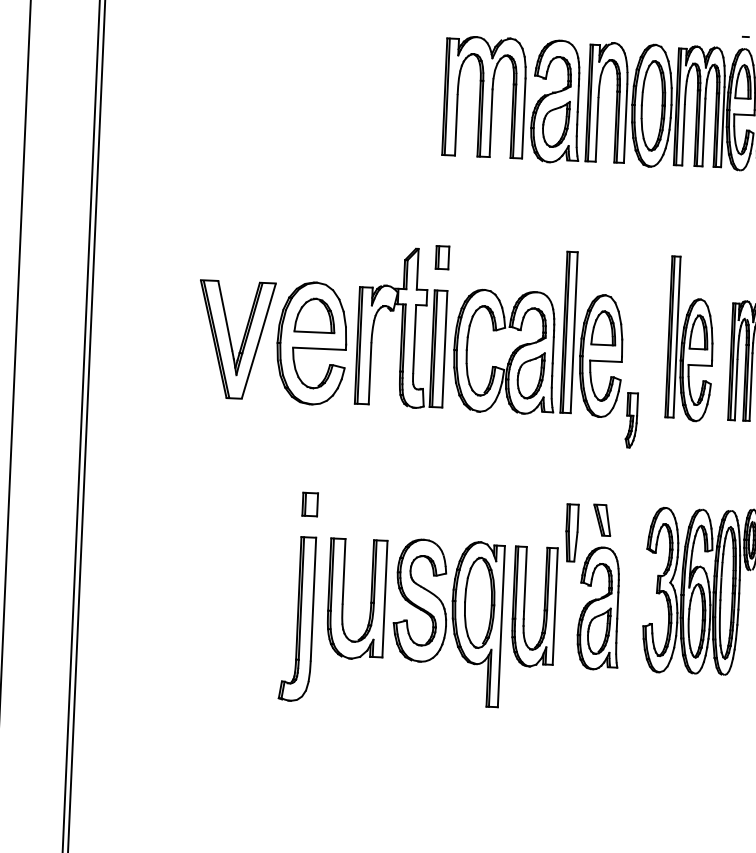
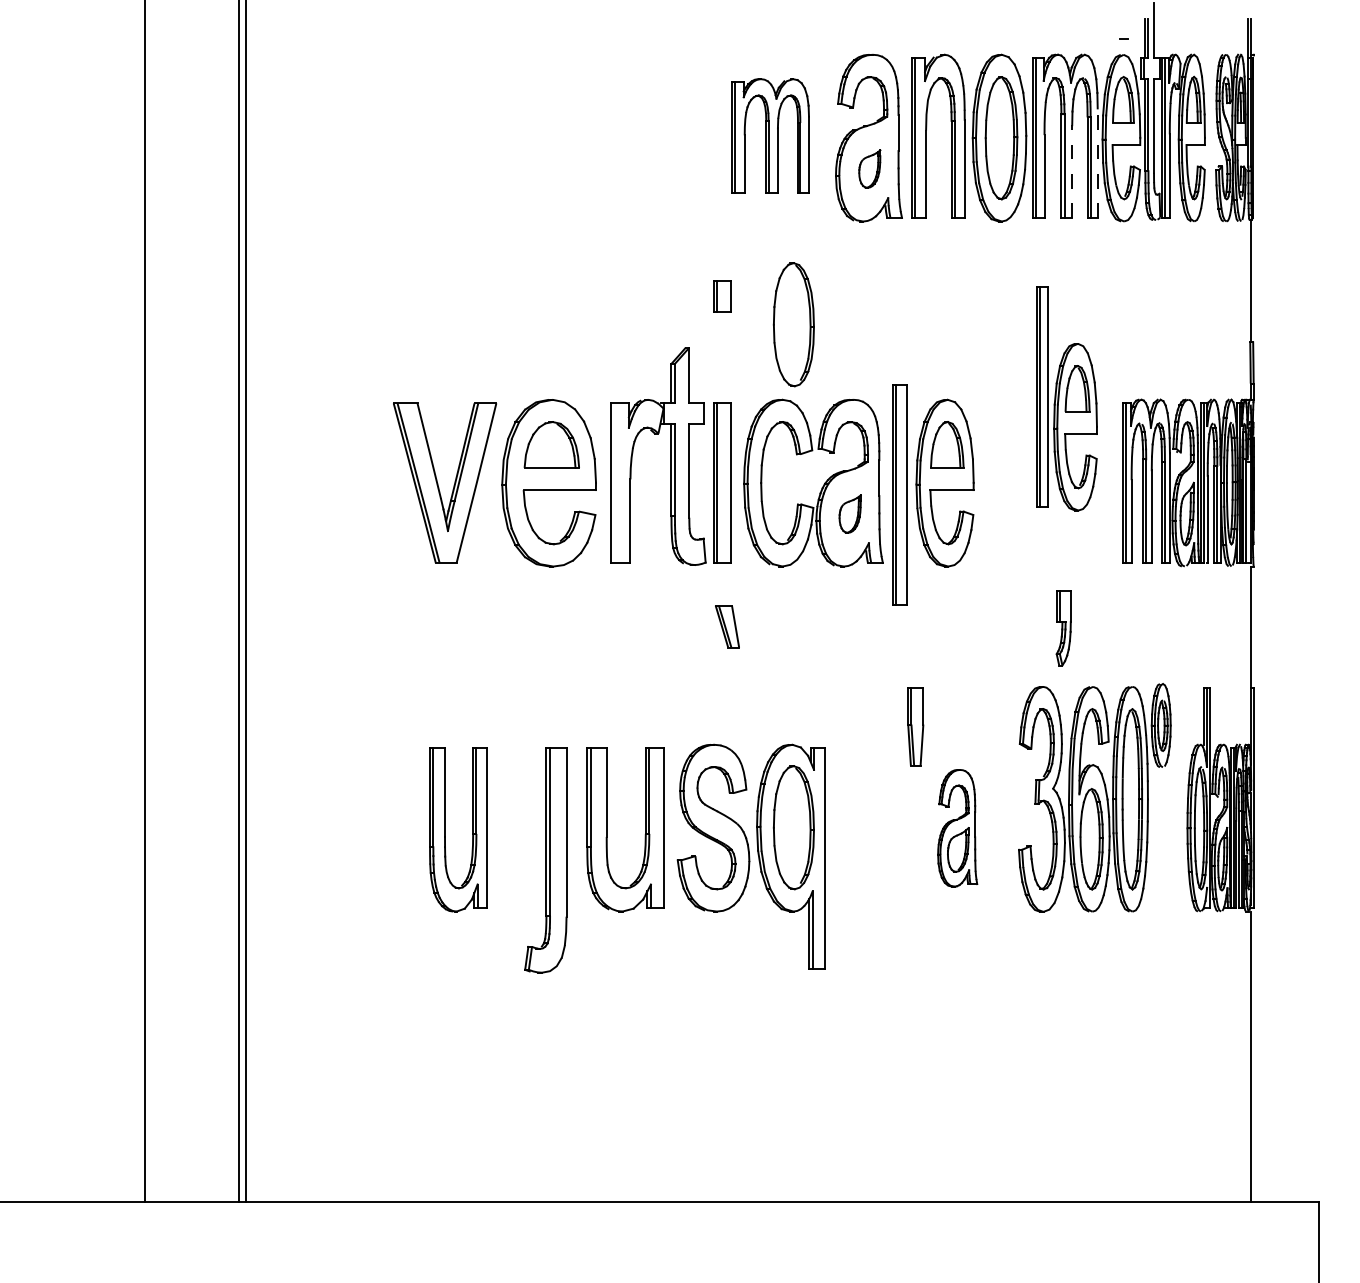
part: (484, 96) -> (770, 135), size x0.7
part: (555, 123) -> (869, 168), size x0.6
line: (722, 127) -> (1097, 163), solid -> dashed
line: (704, 132) -> (1072, 171), solid -> dashed
part: (495, 235) -> (793, 324), added
part: (442, 257) -> (722, 296), moved
part: (568, 332) -> (899, 494), moved
part: (690, 338) -> (1066, 398), moved
line: (360, 345) -> (615, 482), removed
part: (530, 375) -> (849, 513), size x0.6
part: (631, 420) -> (1063, 628), moved
part: (310, 504) -> (556, 703), removed
part: (602, 520) -> (727, 626), moved
part: (524, 606) -> (445, 829), moved
part: (599, 608) -> (957, 828), size x0.7

